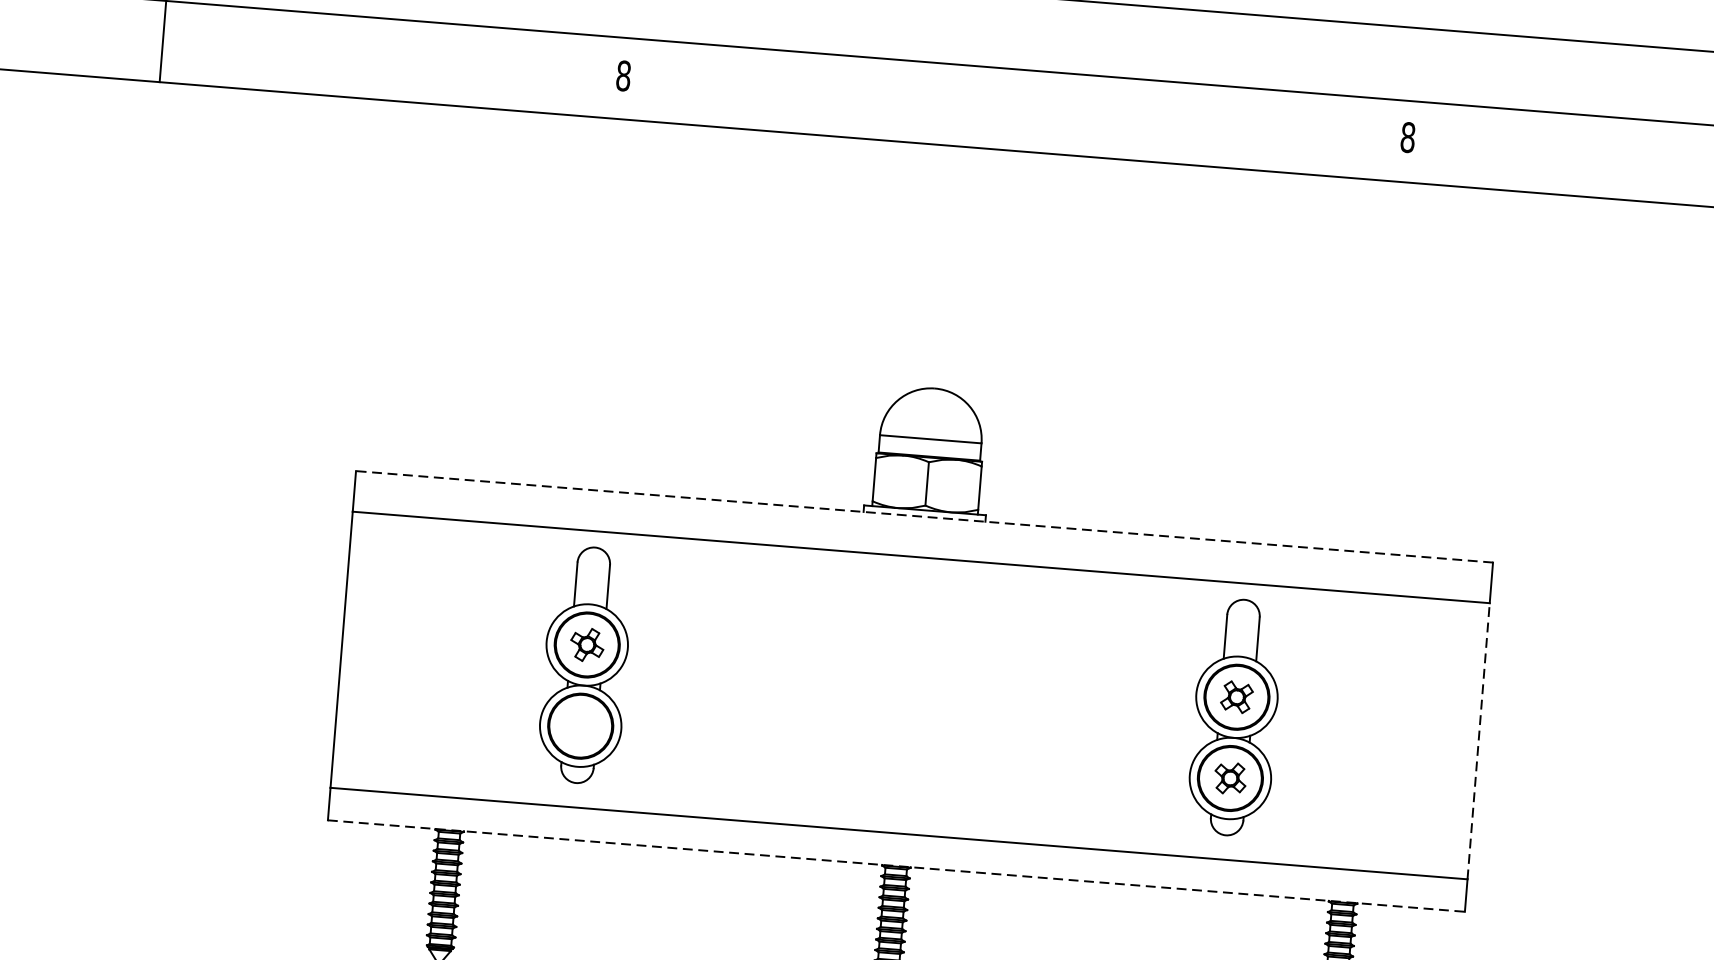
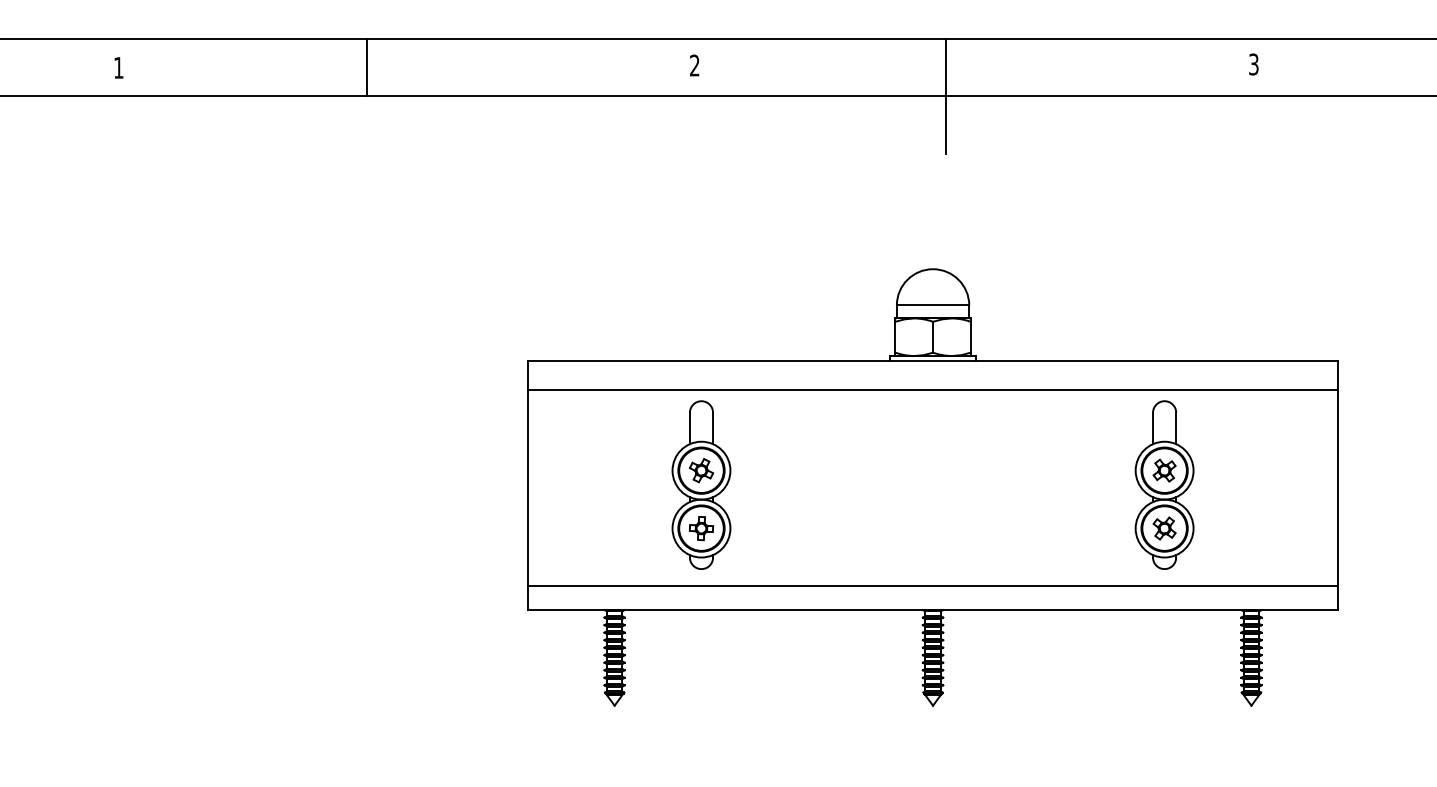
text: (623, 75) -> (694, 65), 8 -> 2
text: (1407, 137) -> (1253, 64), 8 -> 3
line: (971, 147) -> (945, 96), added
line: (923, 516) -> (932, 360), dashed -> solid
part: (580, 726) -> (701, 528), added
line: (1478, 740) -> (1338, 487), dashed -> solid
line: (897, 865) -> (933, 609), dashed -> solid

